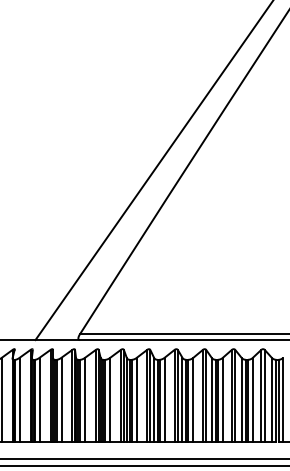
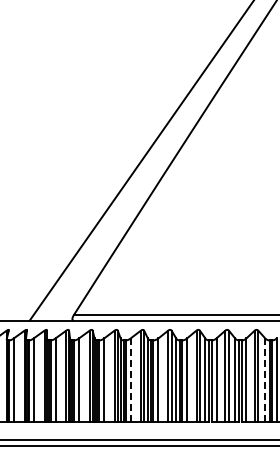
line: (136, 399) -> (130, 380), solid -> dashed
line: (271, 399) -> (264, 380), solid -> dashed

